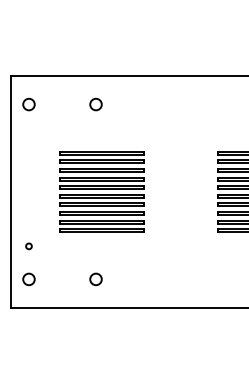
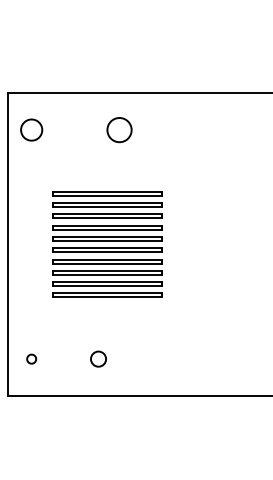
circle: (28, 104) -> (31, 129), size x1.4
circle: (95, 104) -> (118, 129), size x1.6
part: (101, 191) -> (107, 243), moved
circle: (28, 246) -> (31, 316), removed
circle: (28, 279) -> (31, 359), size x0.6
circle: (95, 279) -> (97, 359), moved

